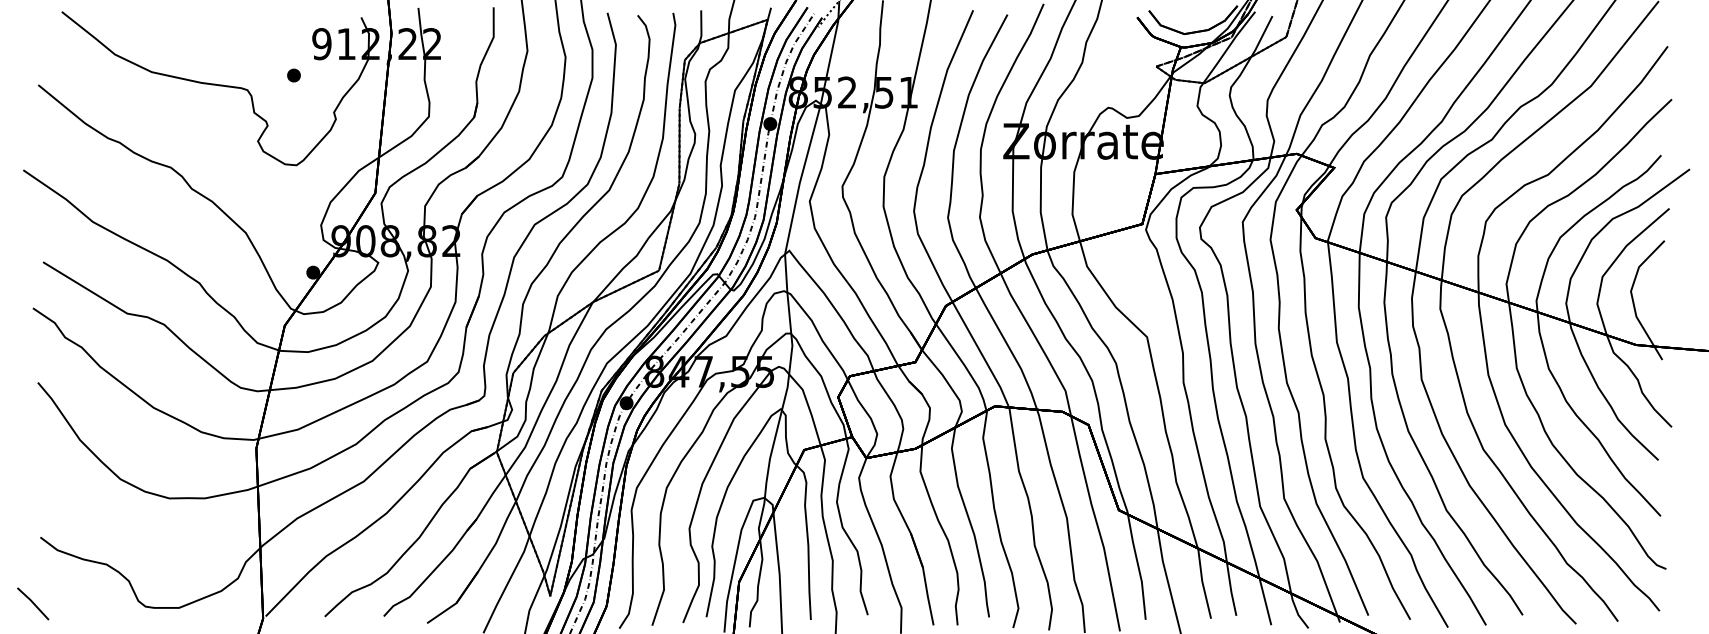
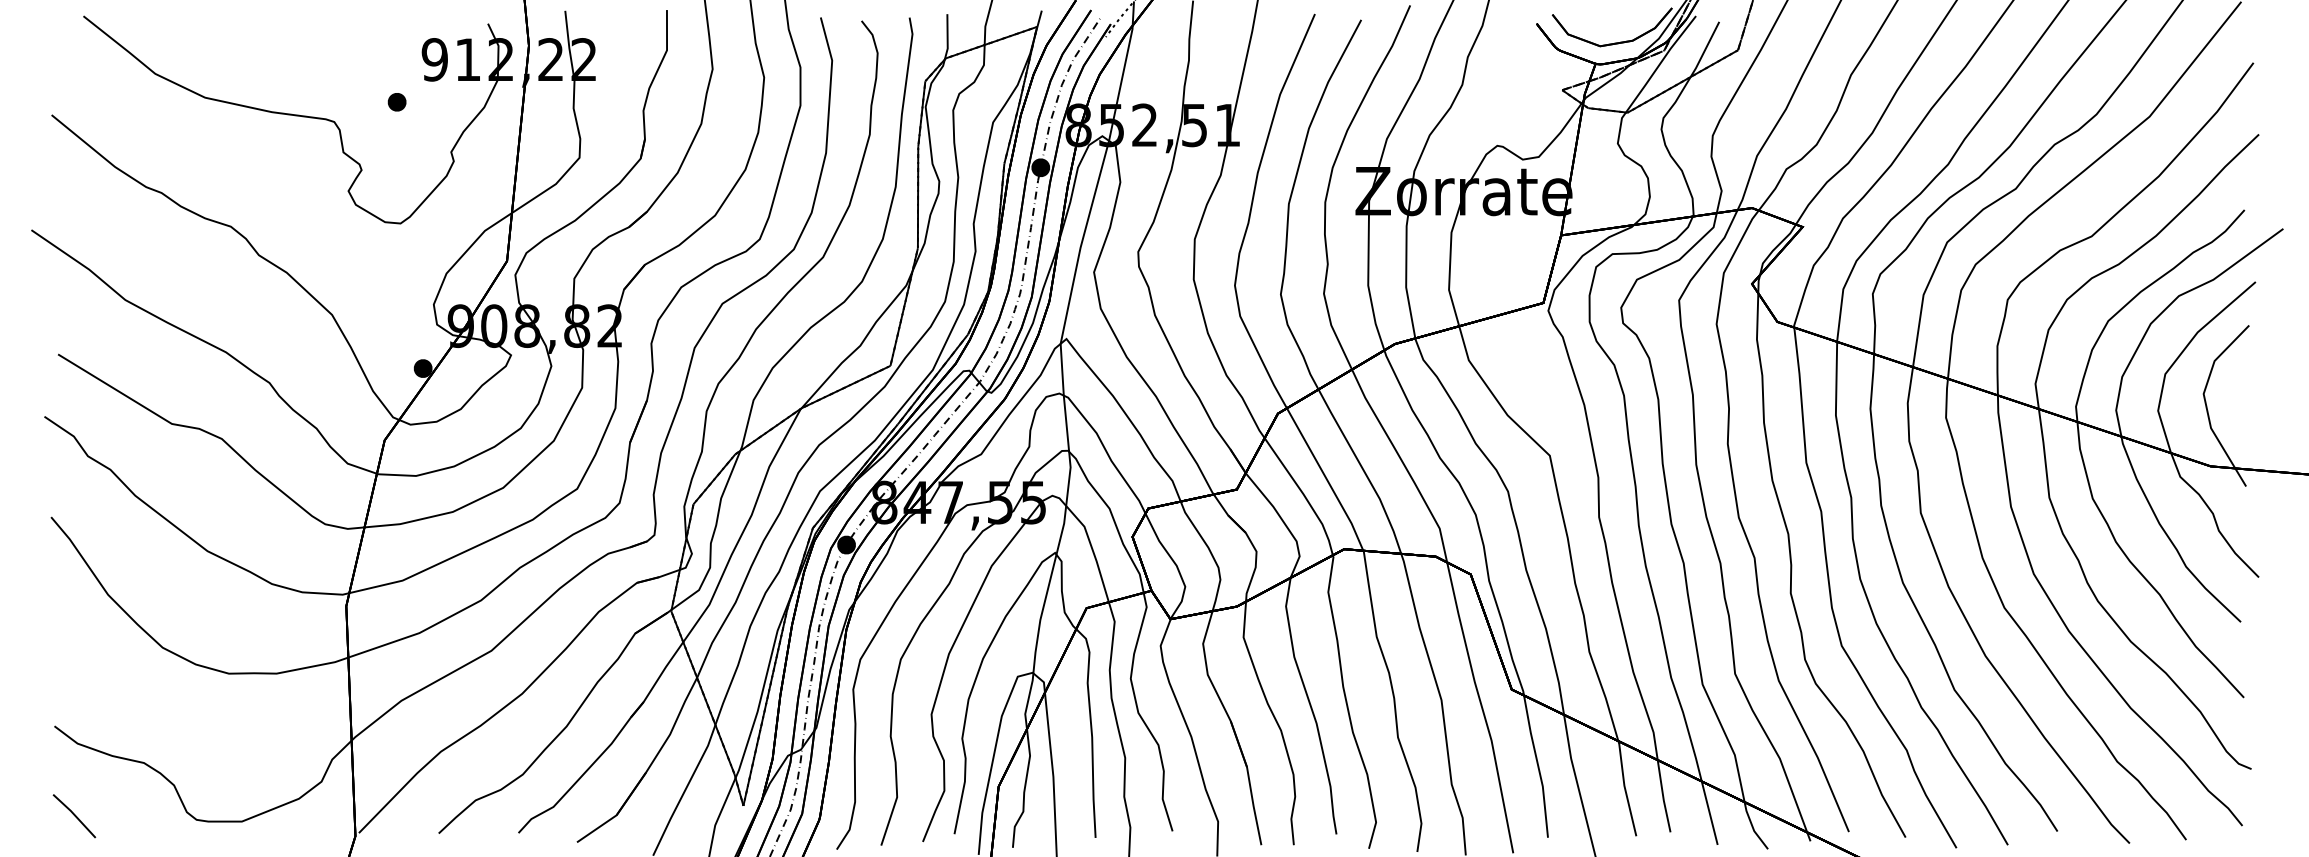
line: (33, 603) -> (74, 815), moved

